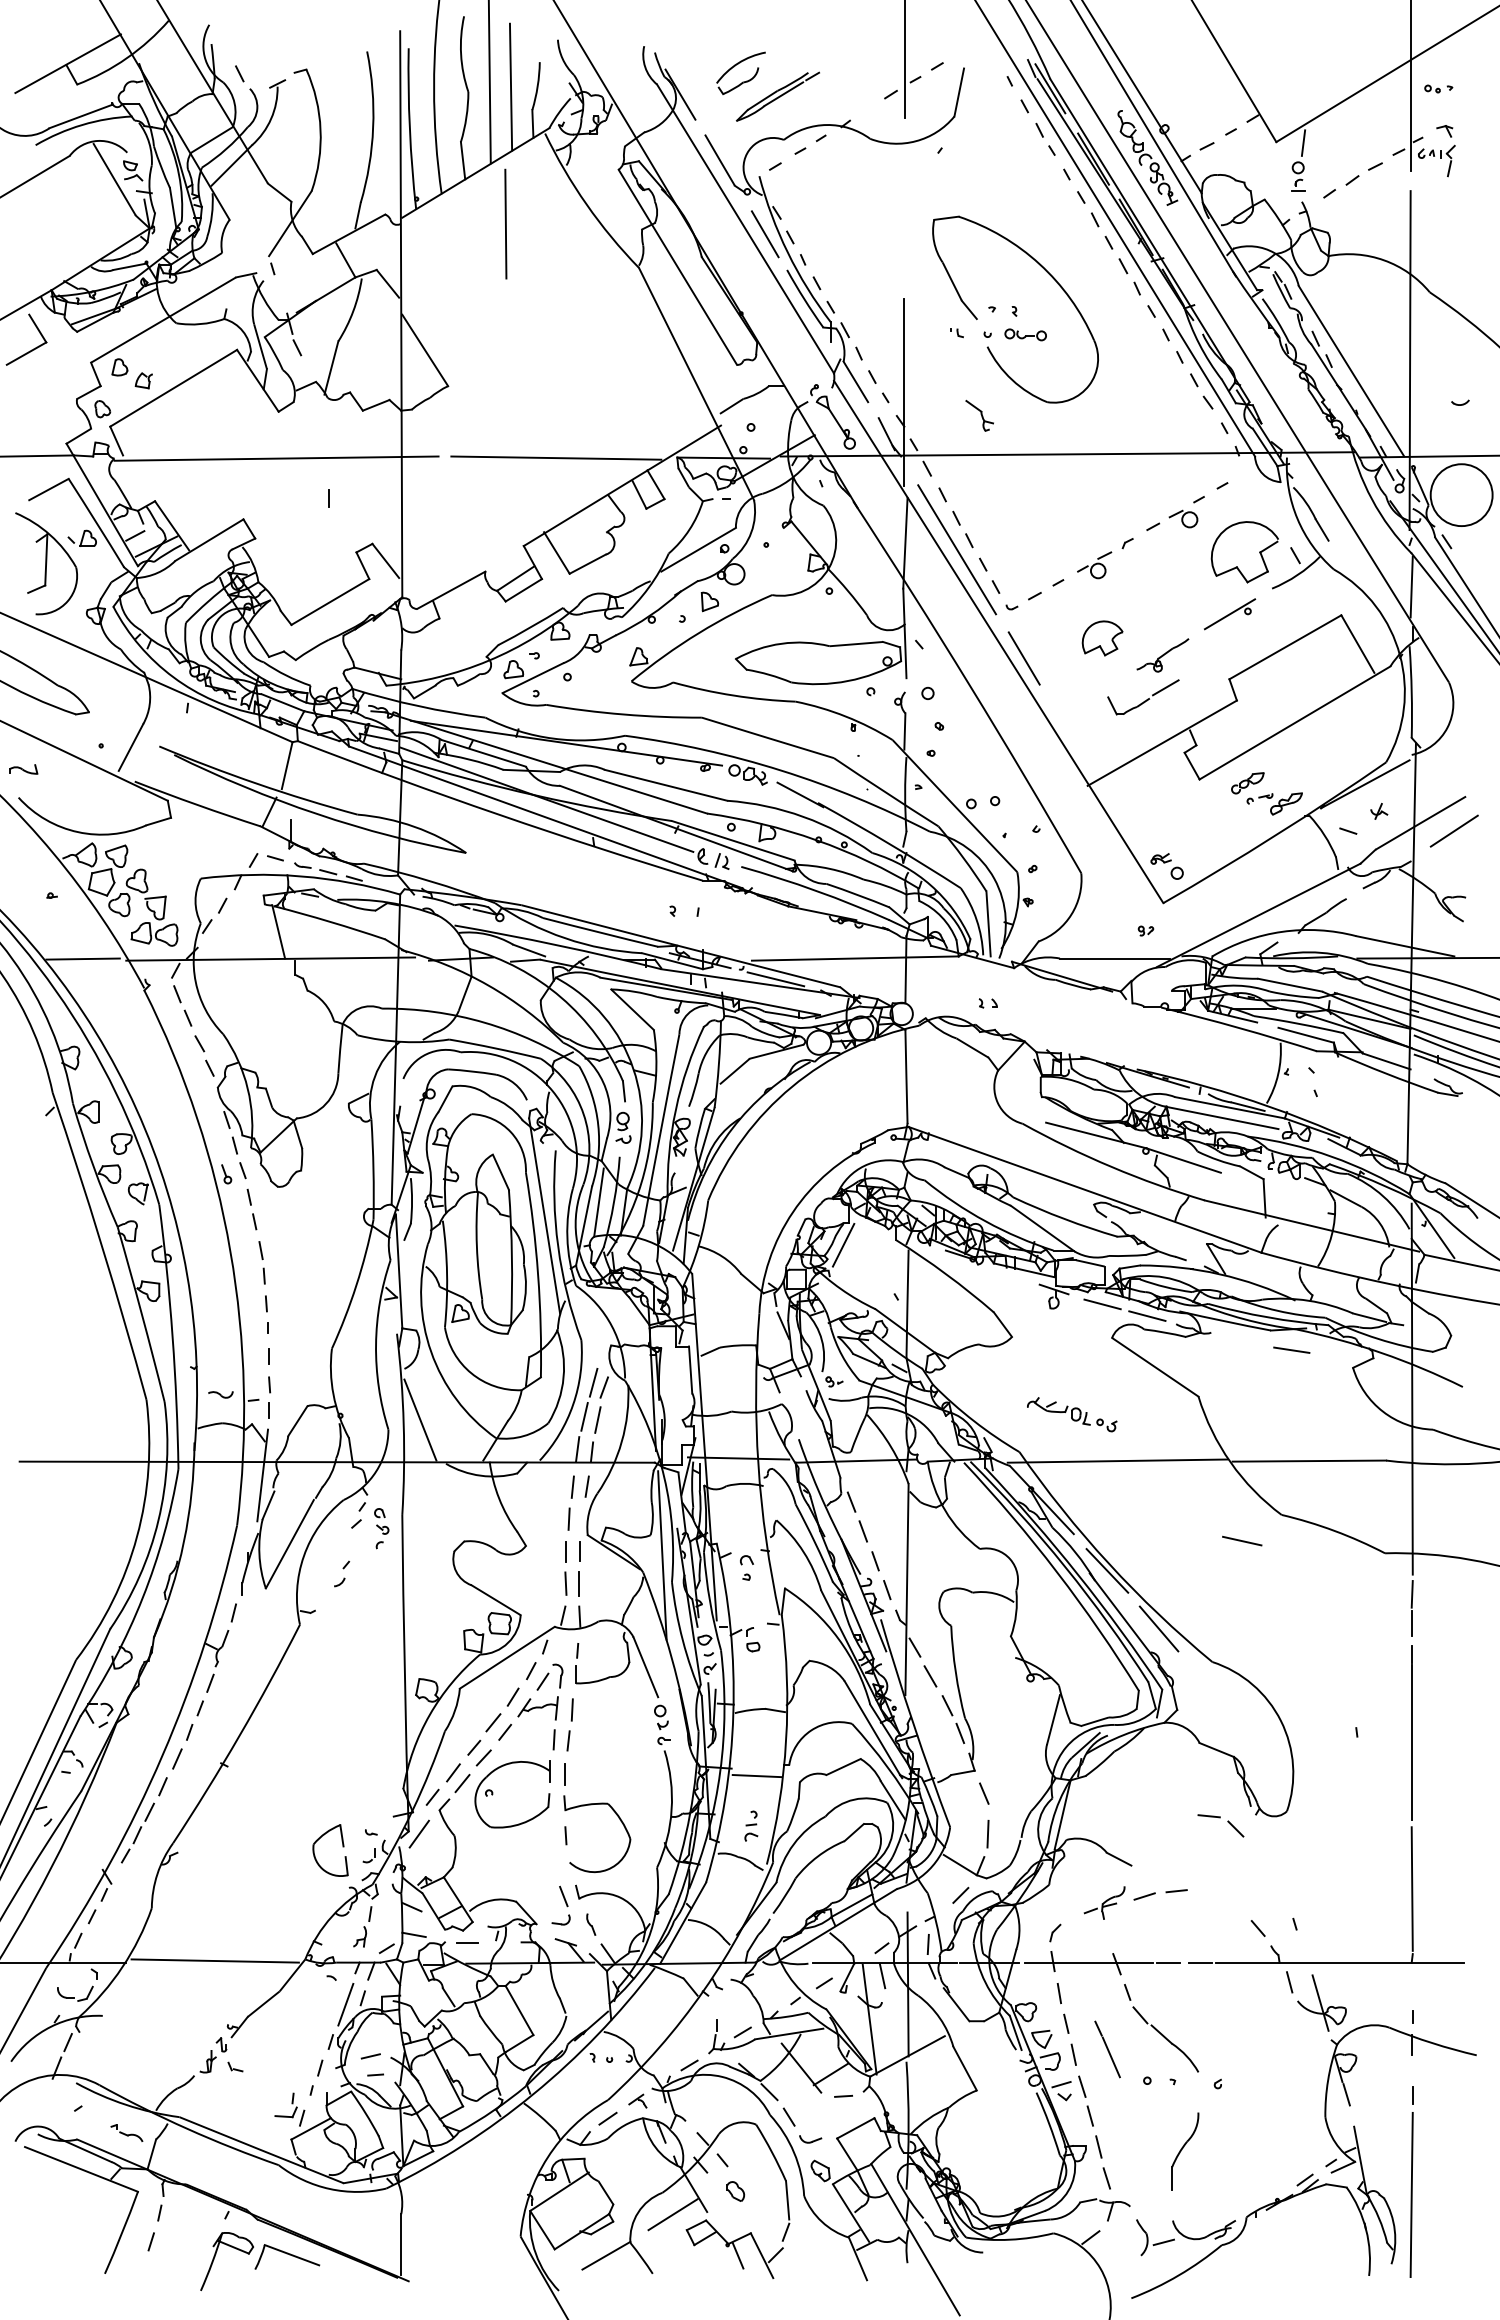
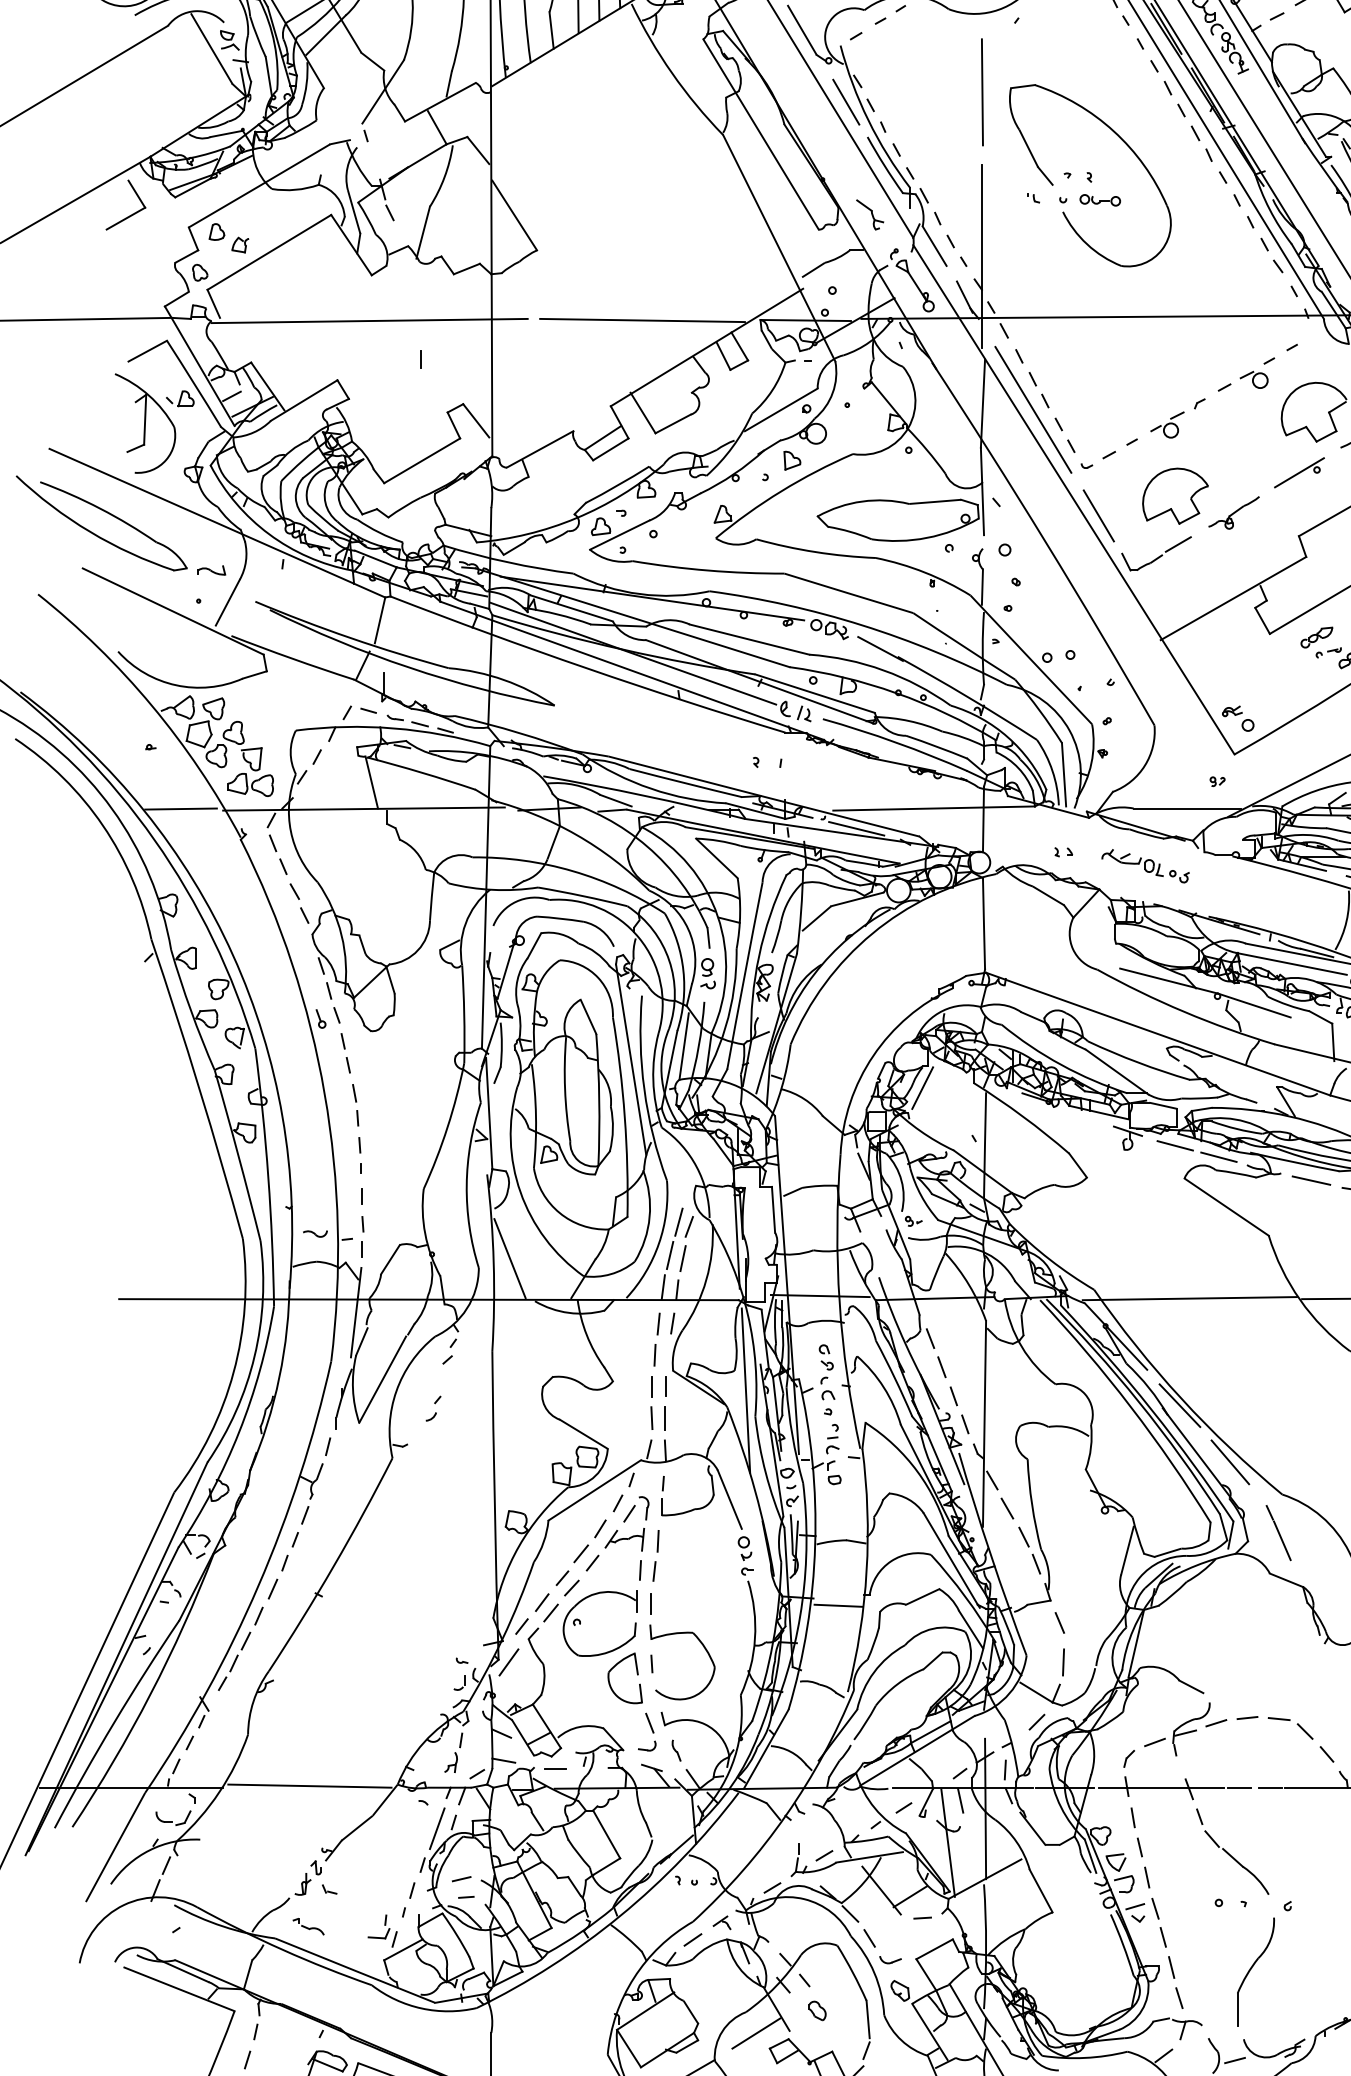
line: (505, 223) -> (982, 91), moved
part: (979, 415) -> (869, 214), moved
part: (1102, 638) -> (1175, 496), size x1.67
part: (1143, 697) -> (1156, 553), moved
part: (23, 769) -> (211, 570), moved
part: (1072, 1414) -> (1145, 866), moved
part: (381, 1528) -> (826, 1364), moved
line: (1242, 1540) -> (1311, 1180), moved
part: (1220, 1818) -> (1290, 1721), moved
part: (751, 1825) -> (832, 1438), moved
part: (342, 1847) -> (636, 1675), moved
part: (1104, 1902) -> (1177, 1729), size x1.67
line: (1107, 2049) -> (1278, 1533), moved
part: (126, 2132) -> (308, 1926), moved
part: (1185, 2151) -> (1256, 1971), size x1.43

